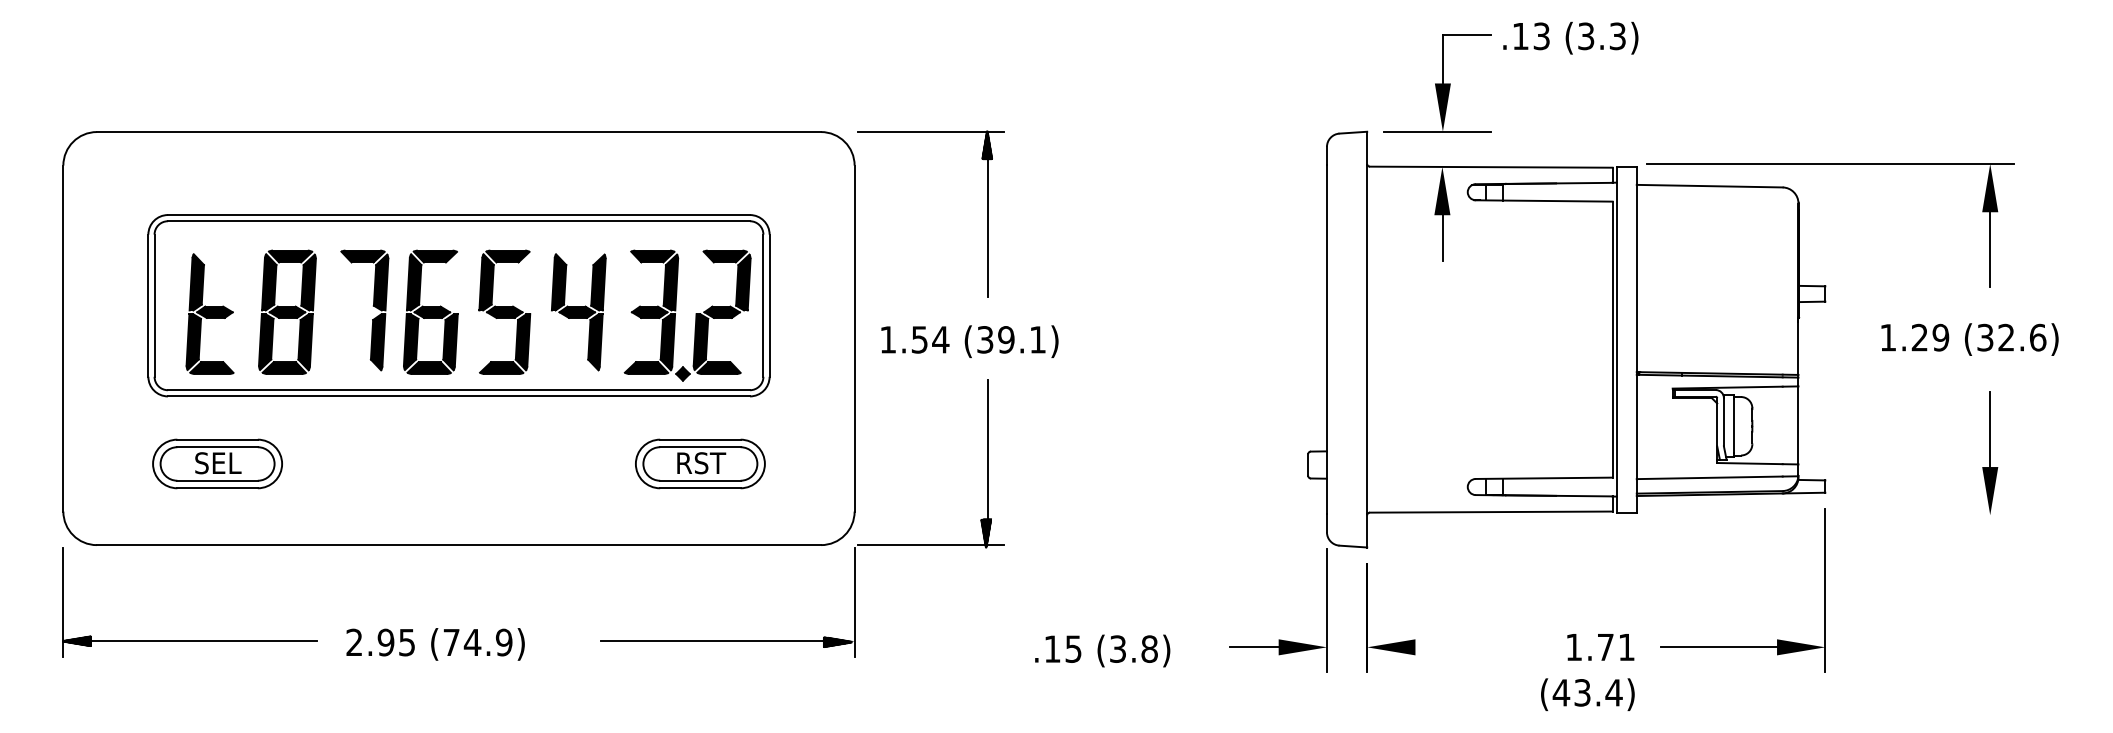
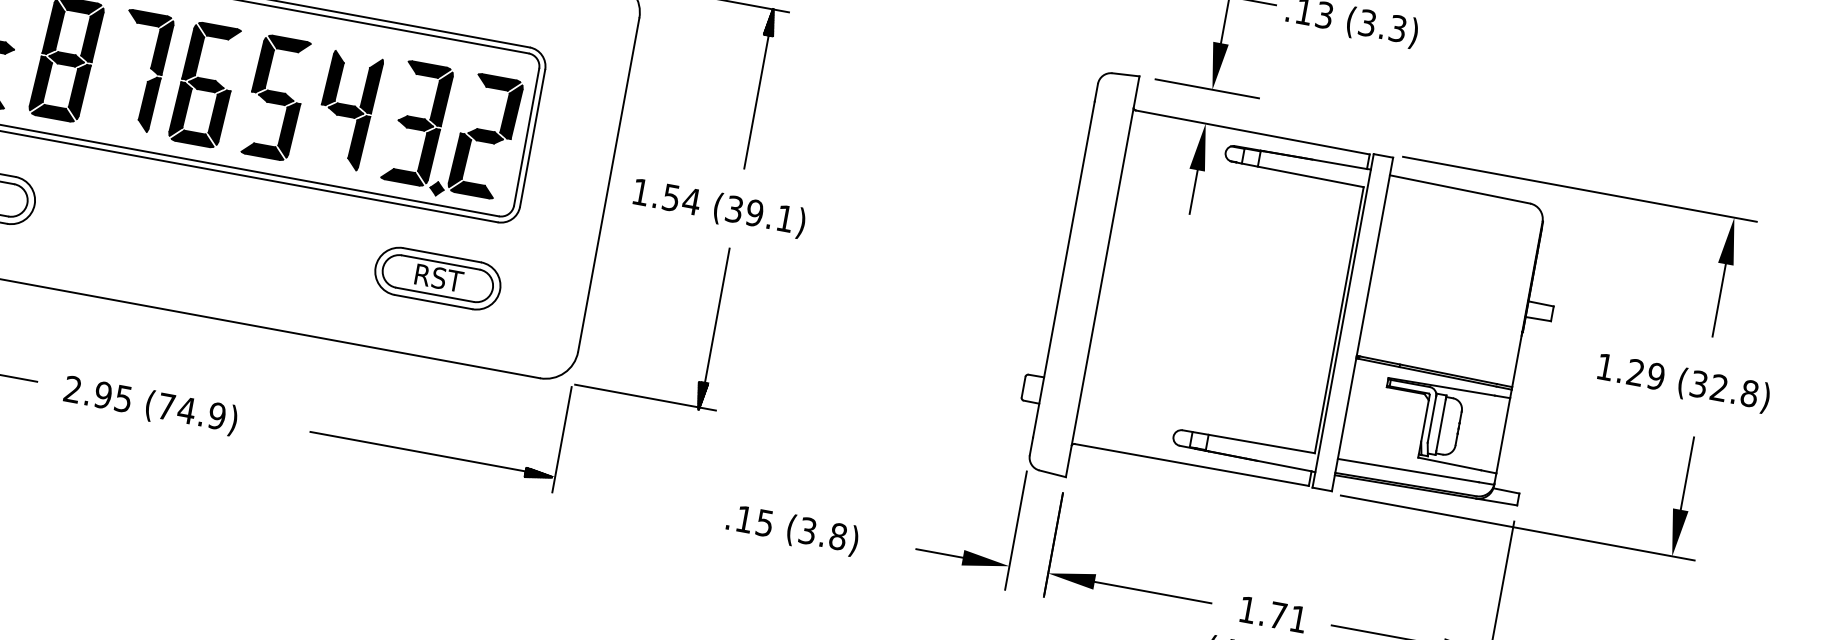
text: (2037, 337) -> (1749, 393), (32.6) -> (32.8)
line: (1829, 515) -> (1517, 528), added
line: (1475, 647) -> (1152, 592), added

